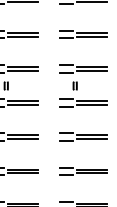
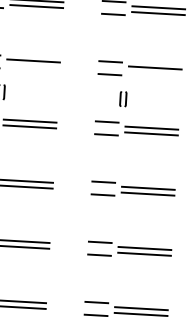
line: (23, 70) -> (33, 66), removed
line: (92, 70) -> (155, 73), removed

